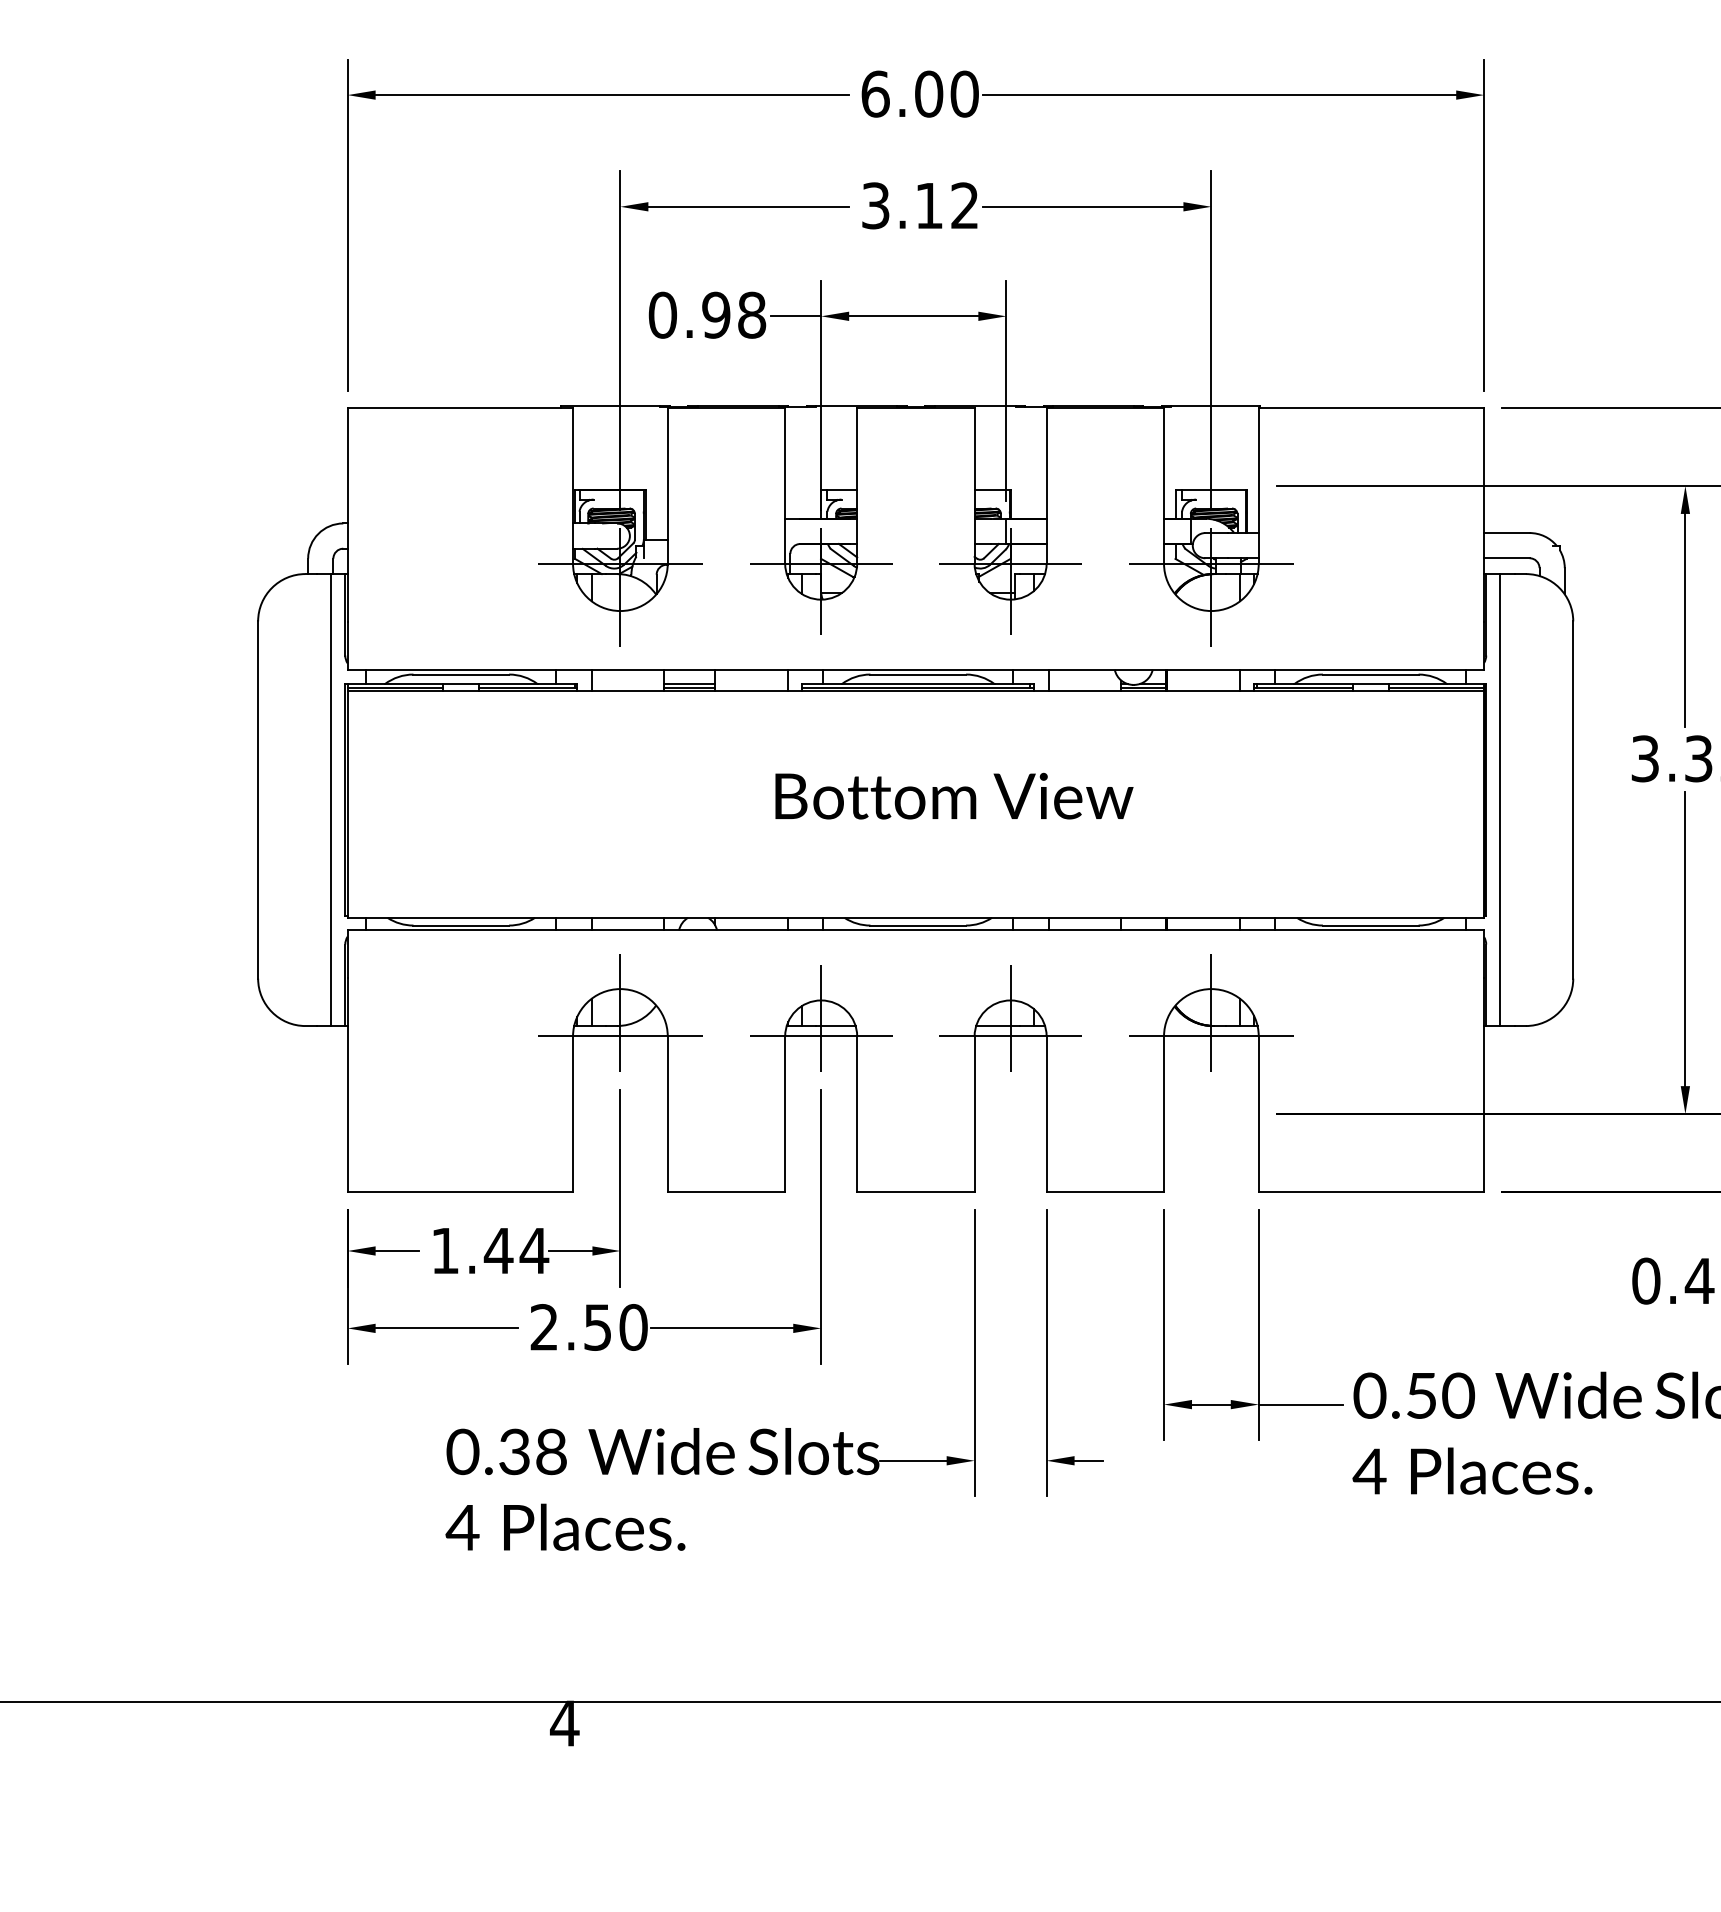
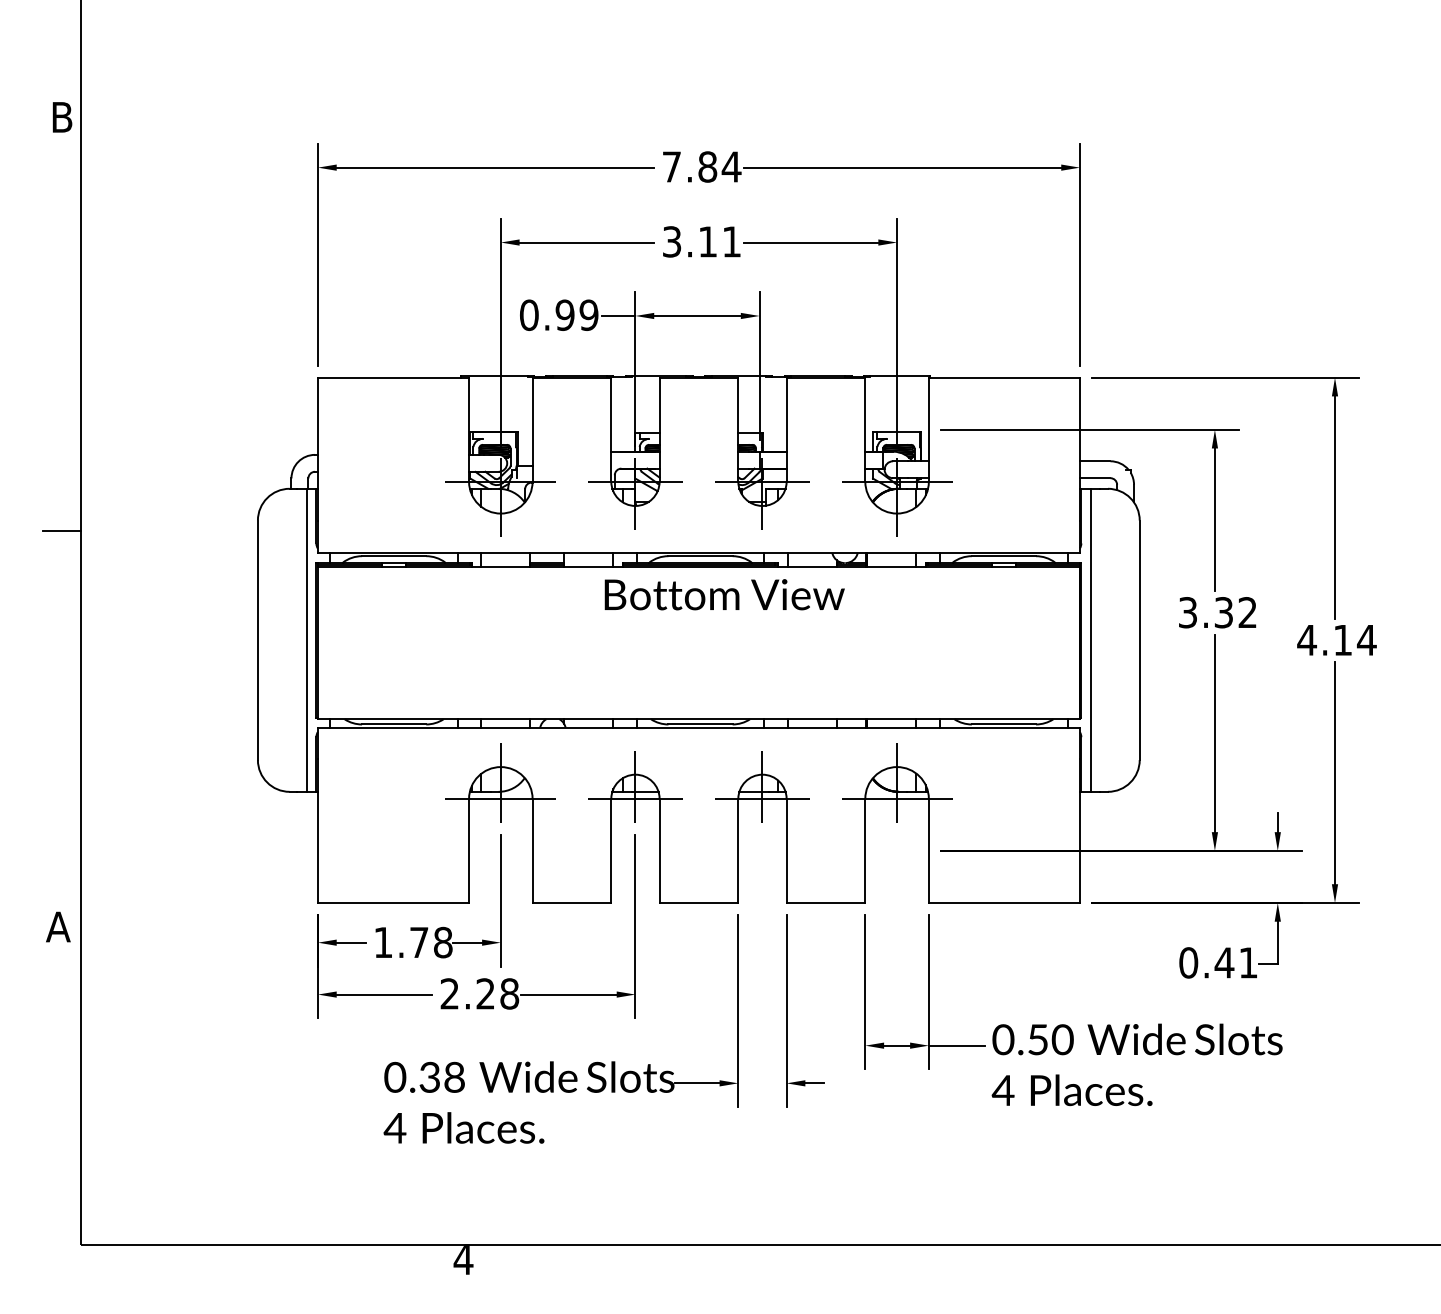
text: (919, 93) -> (701, 166), 6.00 -> 7.84
text: (964, 205) -> (731, 241), 3.12 -> 3.11
text: (751, 314) -> (588, 314), 0.98 -> 0.99
text: (953, 795) -> (724, 594), moved
text: (517, 1250) -> (431, 942), 1.44 -> 1.78
text: (615, 1326) -> (497, 993), 2.50 -> 2.28

